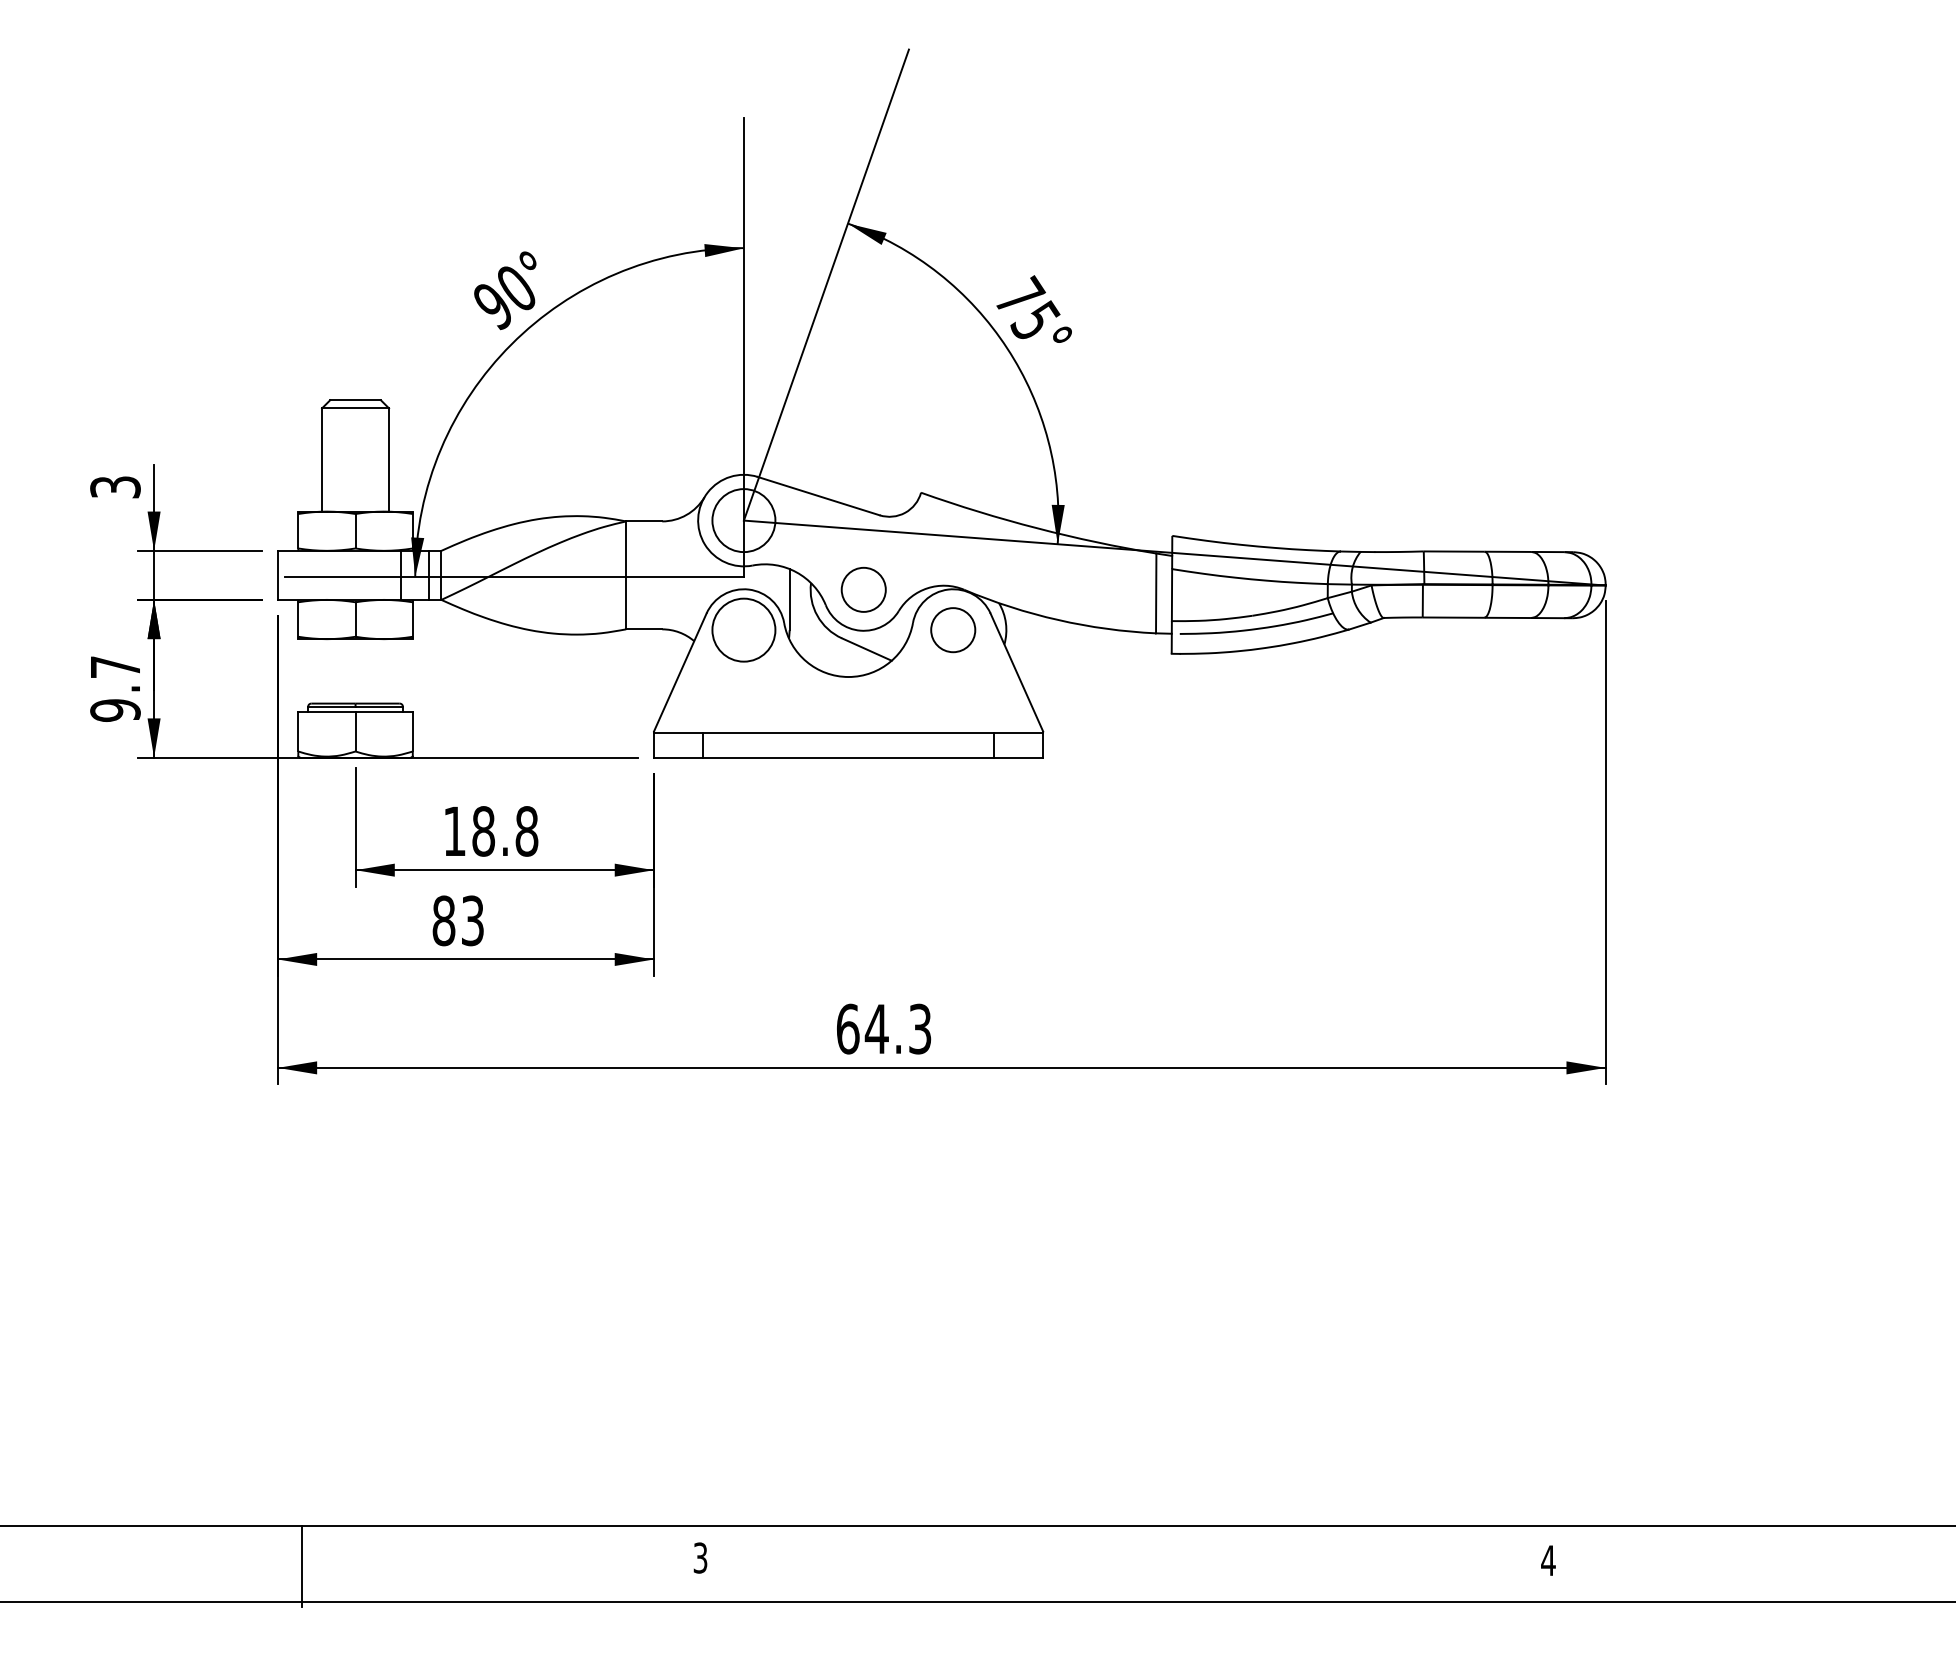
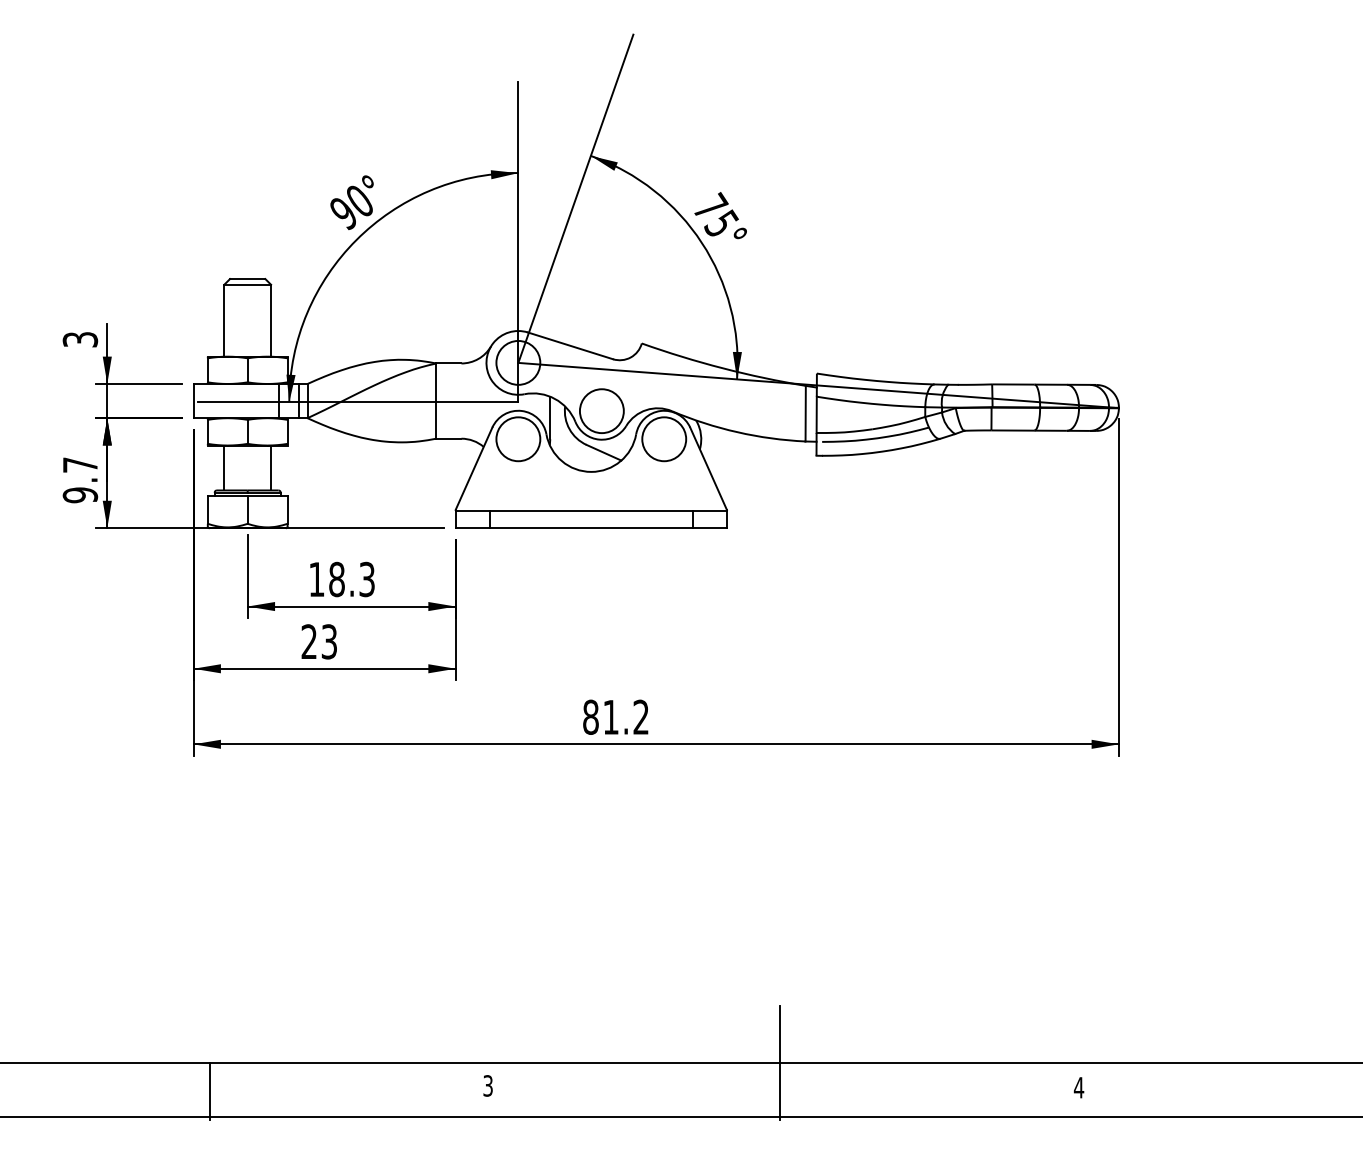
circle: (863, 590) -> (601, 411), size x1.43
circle: (953, 630) -> (664, 439), size x1.43
line: (322, 670) -> (224, 467), added
line: (389, 670) -> (271, 467), added
text: (527, 831) -> (367, 579), 18.8 -> 18.3
text: (444, 920) -> (309, 641), 83 -> 23
text: (883, 1027) -> (615, 716), 64.3 -> 81.2
line: (1120, 1525) -> (780, 1063), added

